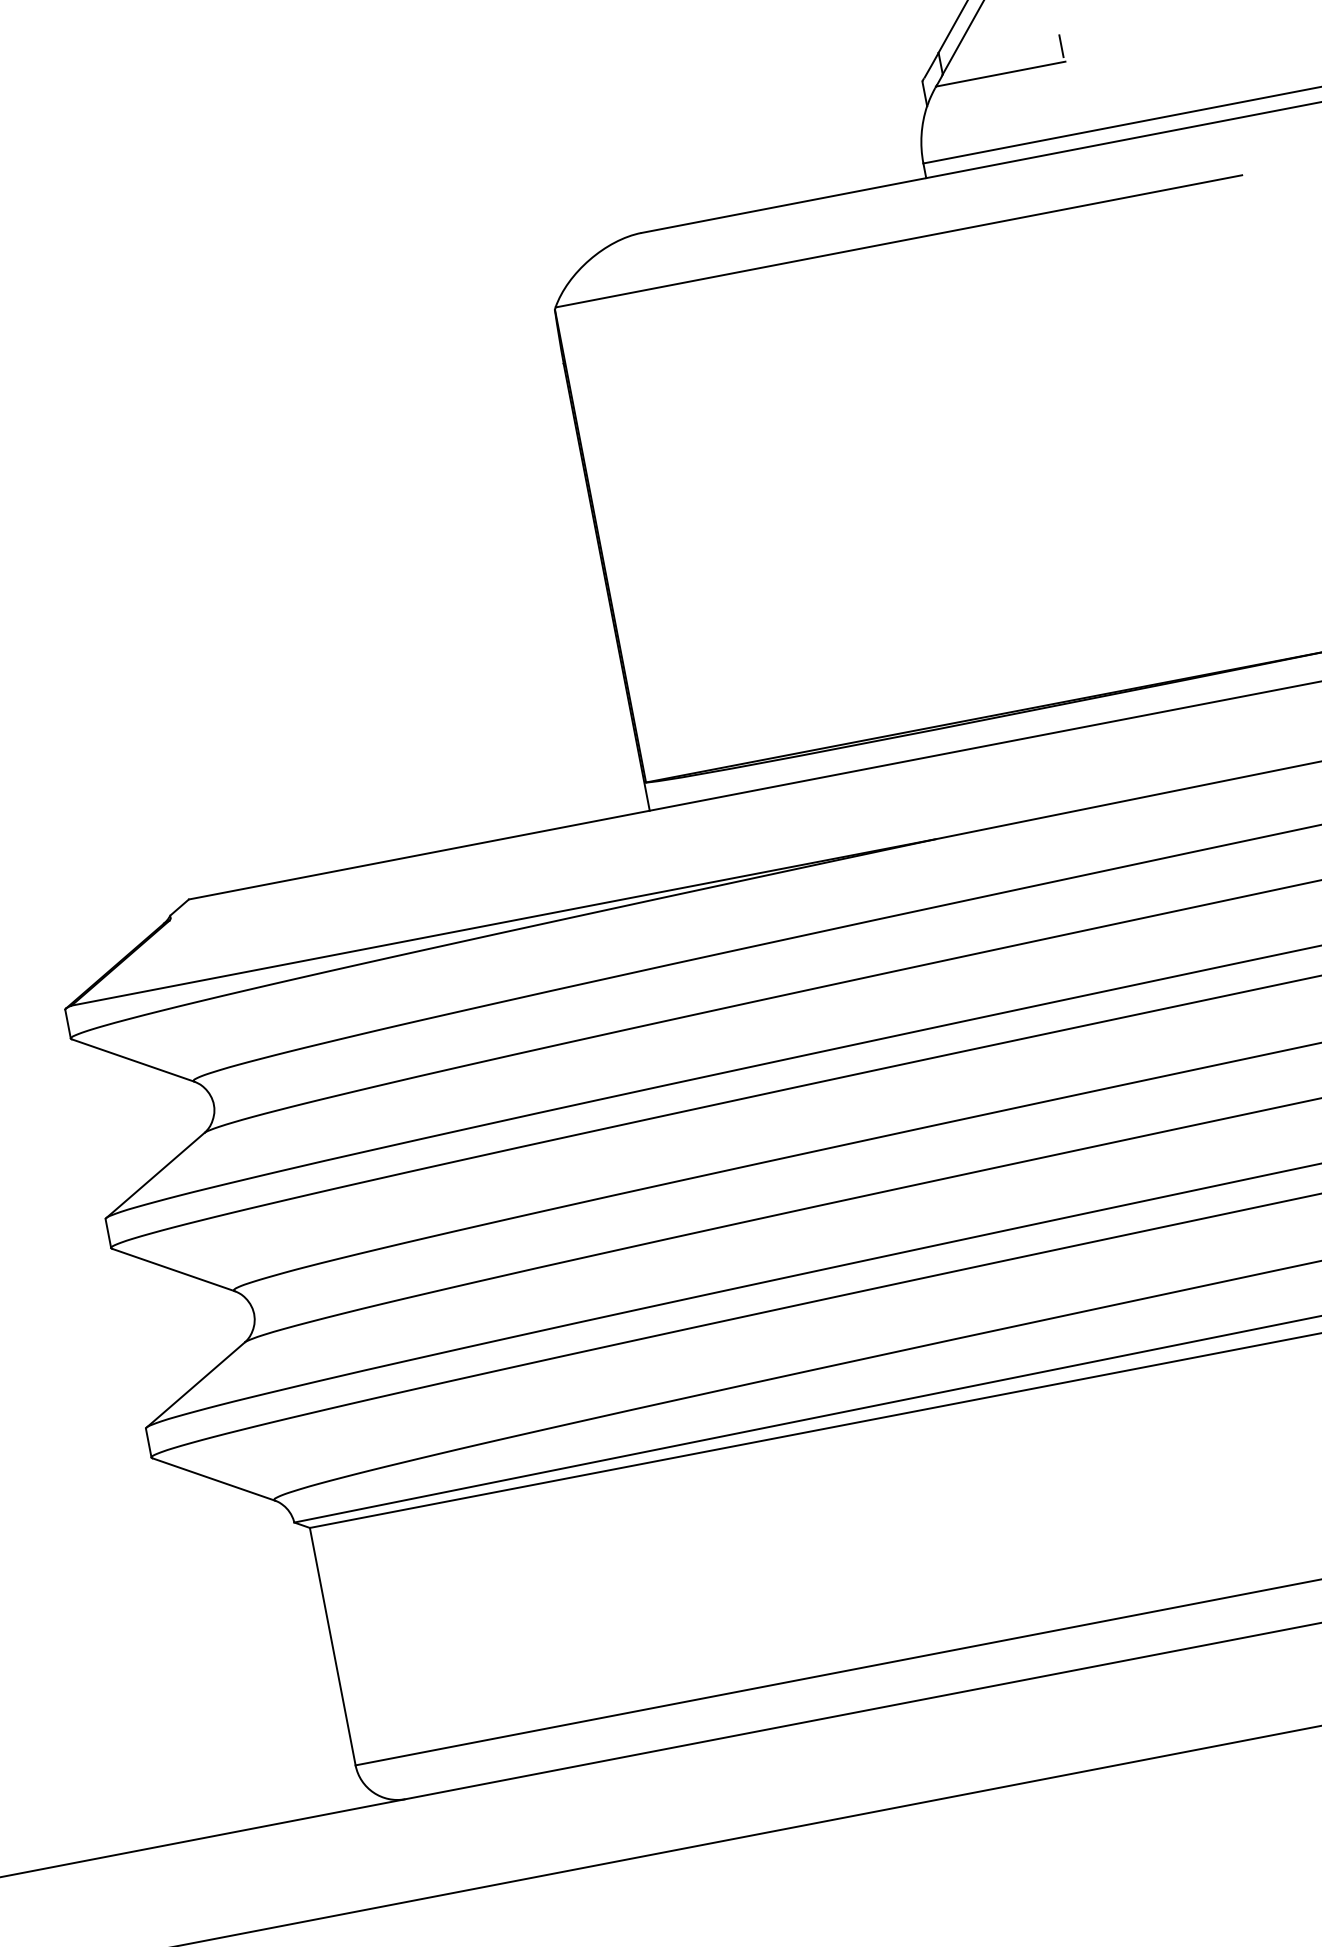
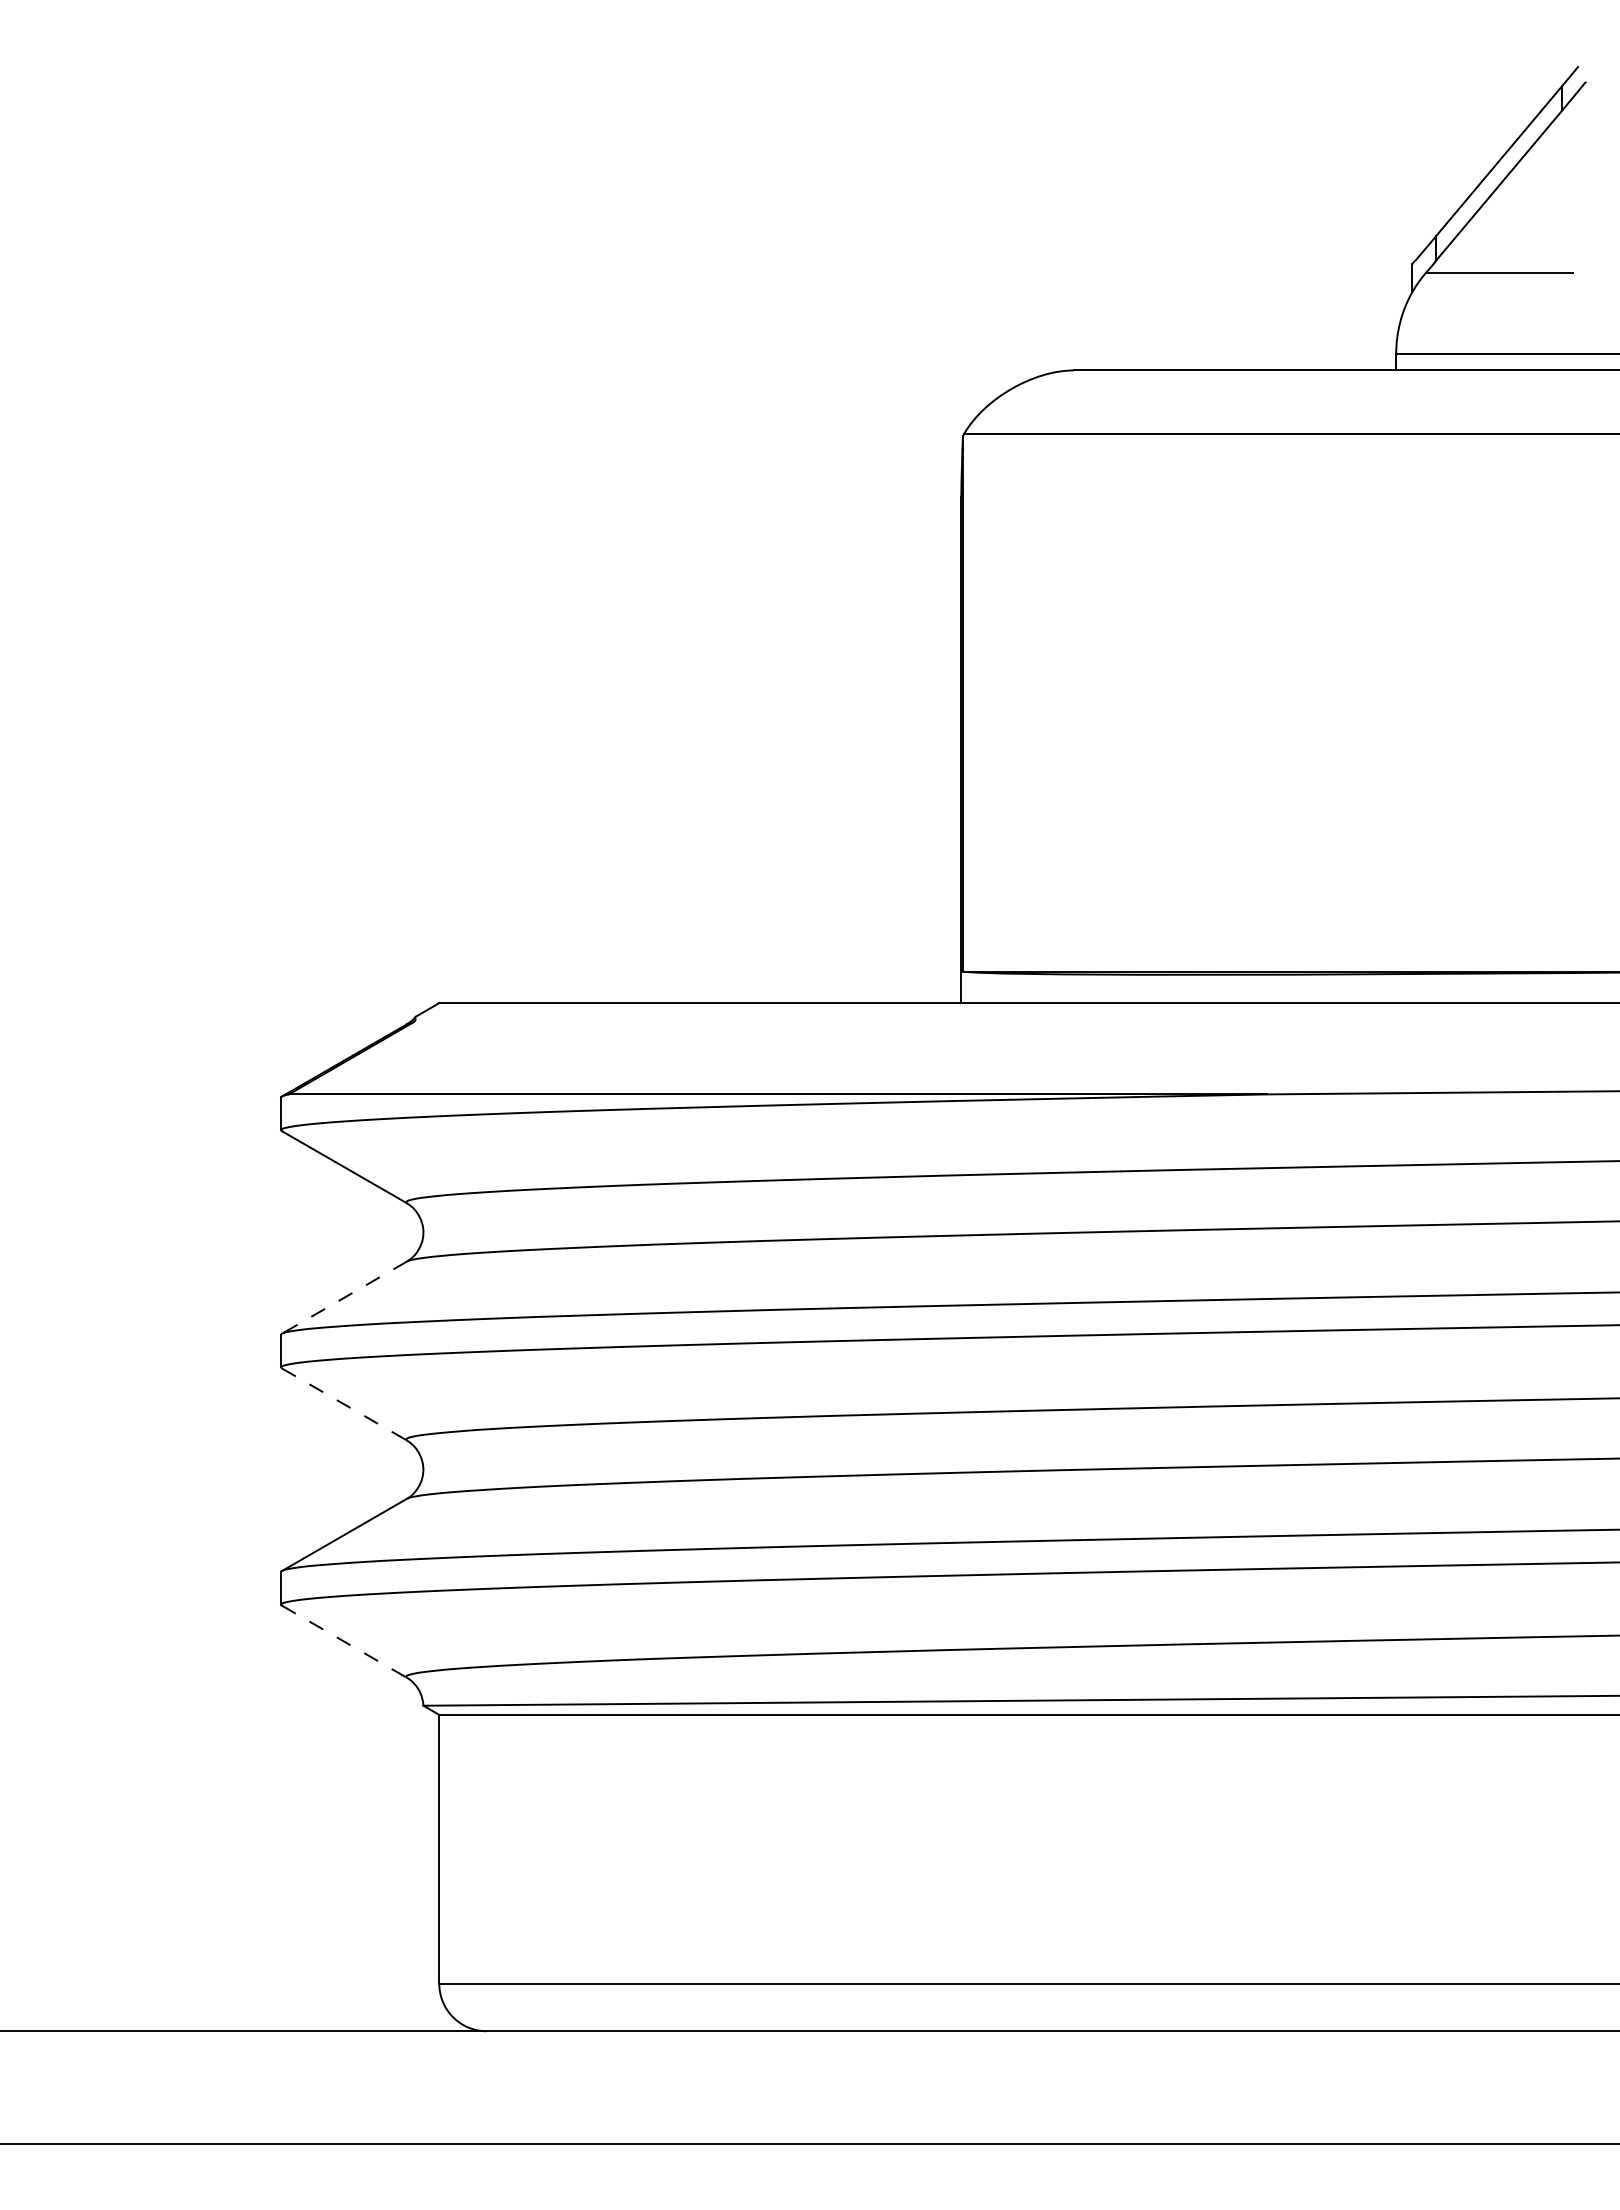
line: (1061, 45) -> (1571, 254), removed
line: (155, 1175) -> (344, 1297), solid -> dashed
line: (174, 1269) -> (345, 1404), solid -> dashed
line: (214, 1479) -> (345, 1642), solid -> dashed

